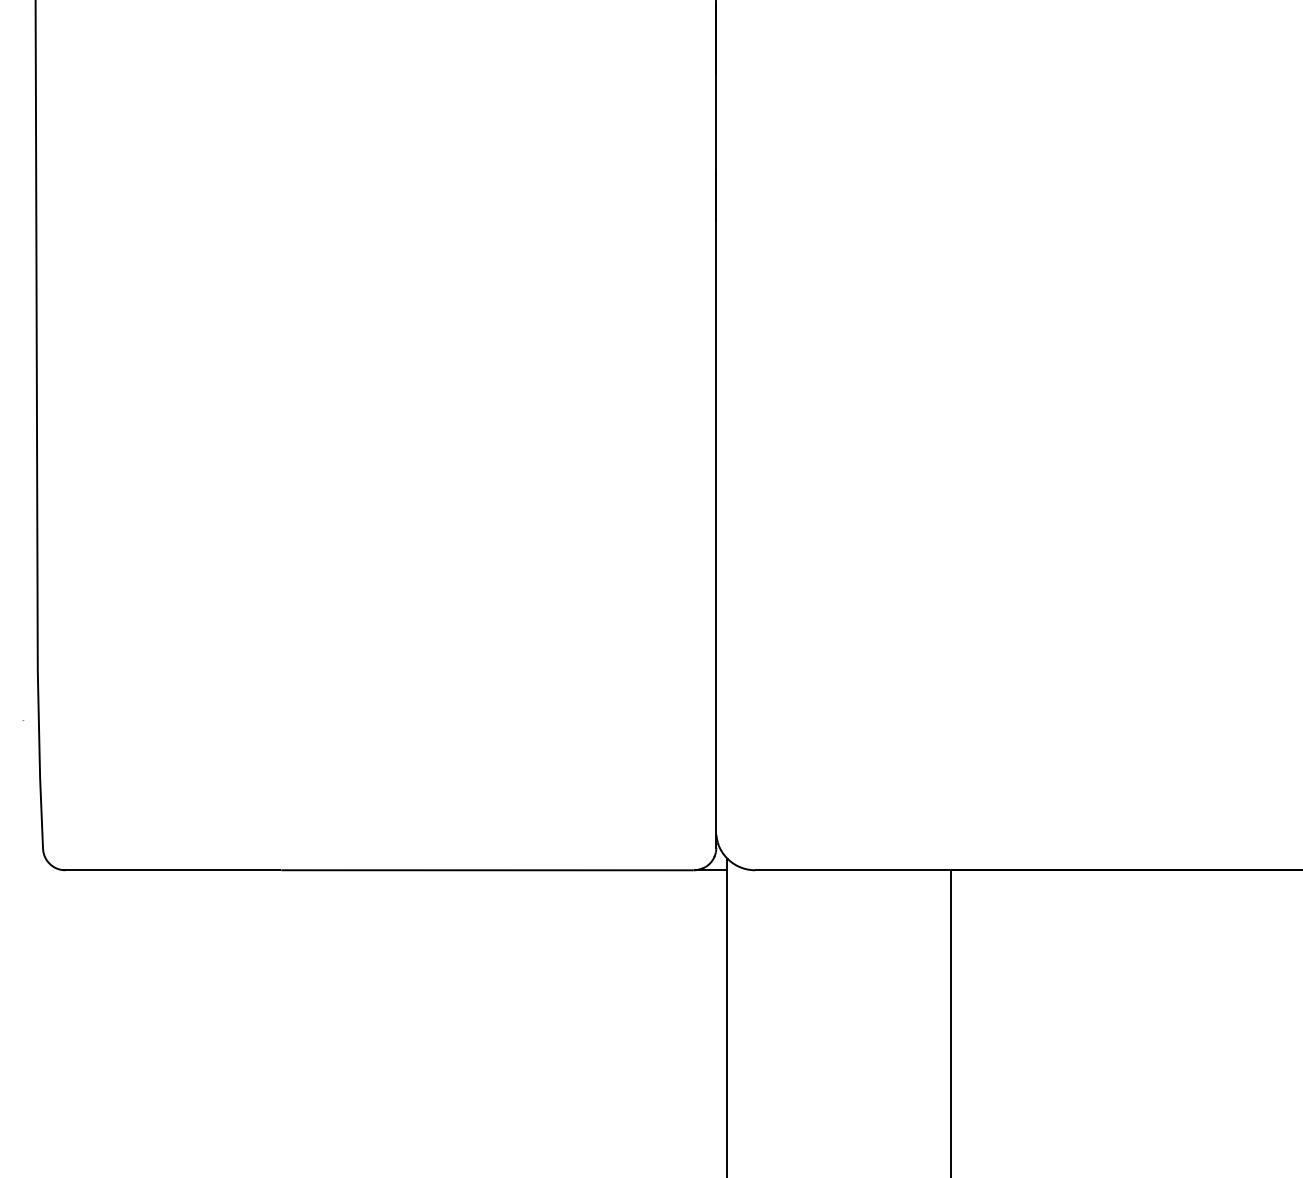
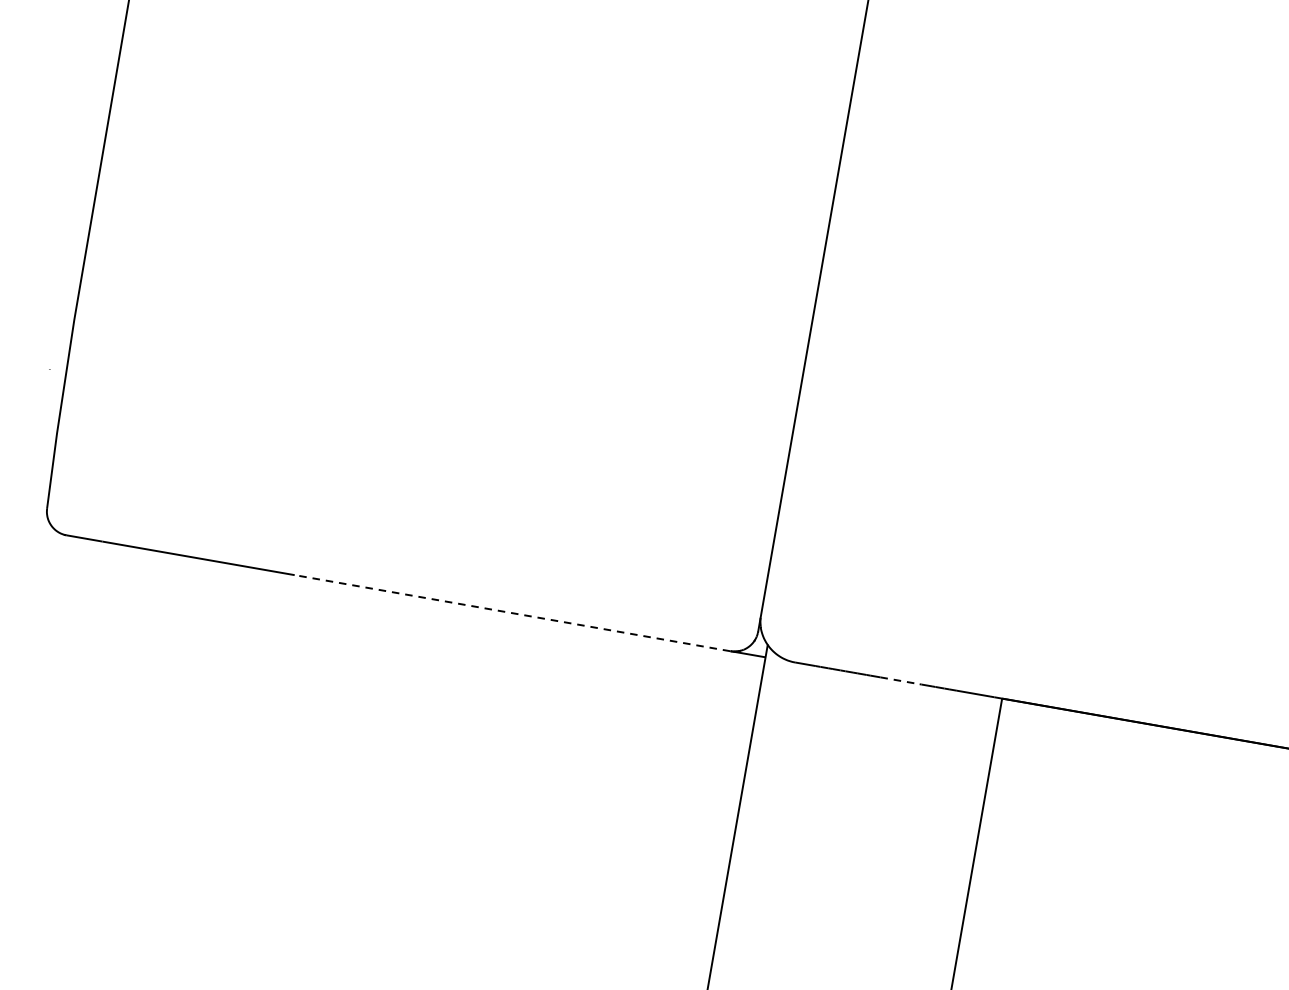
line: (487, 870) -> (512, 613), solid -> dashed
line: (854, 870) -> (899, 681), solid -> dashed

